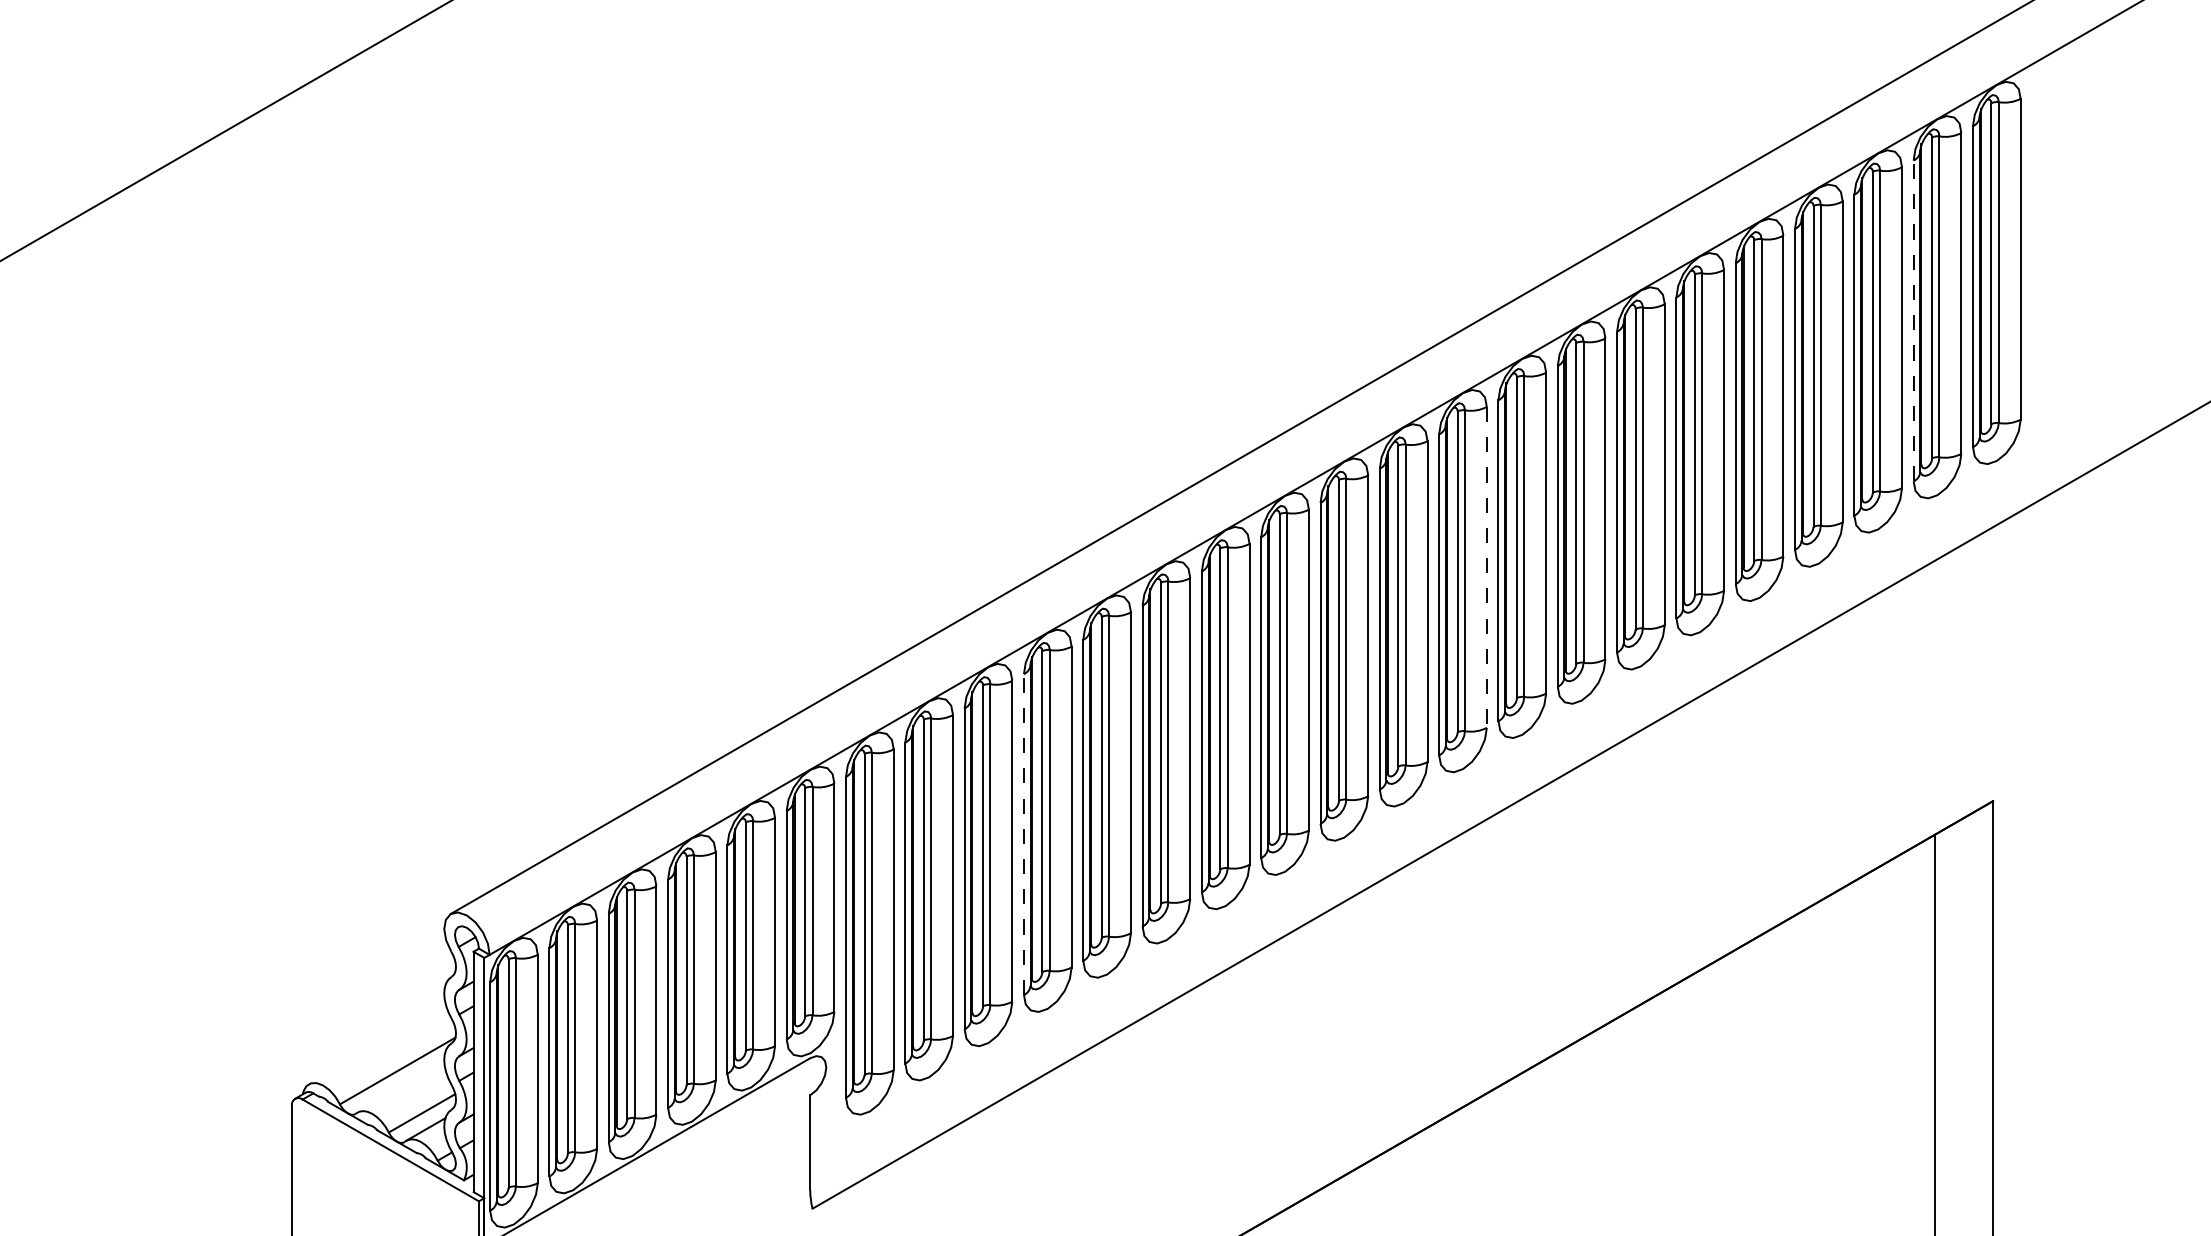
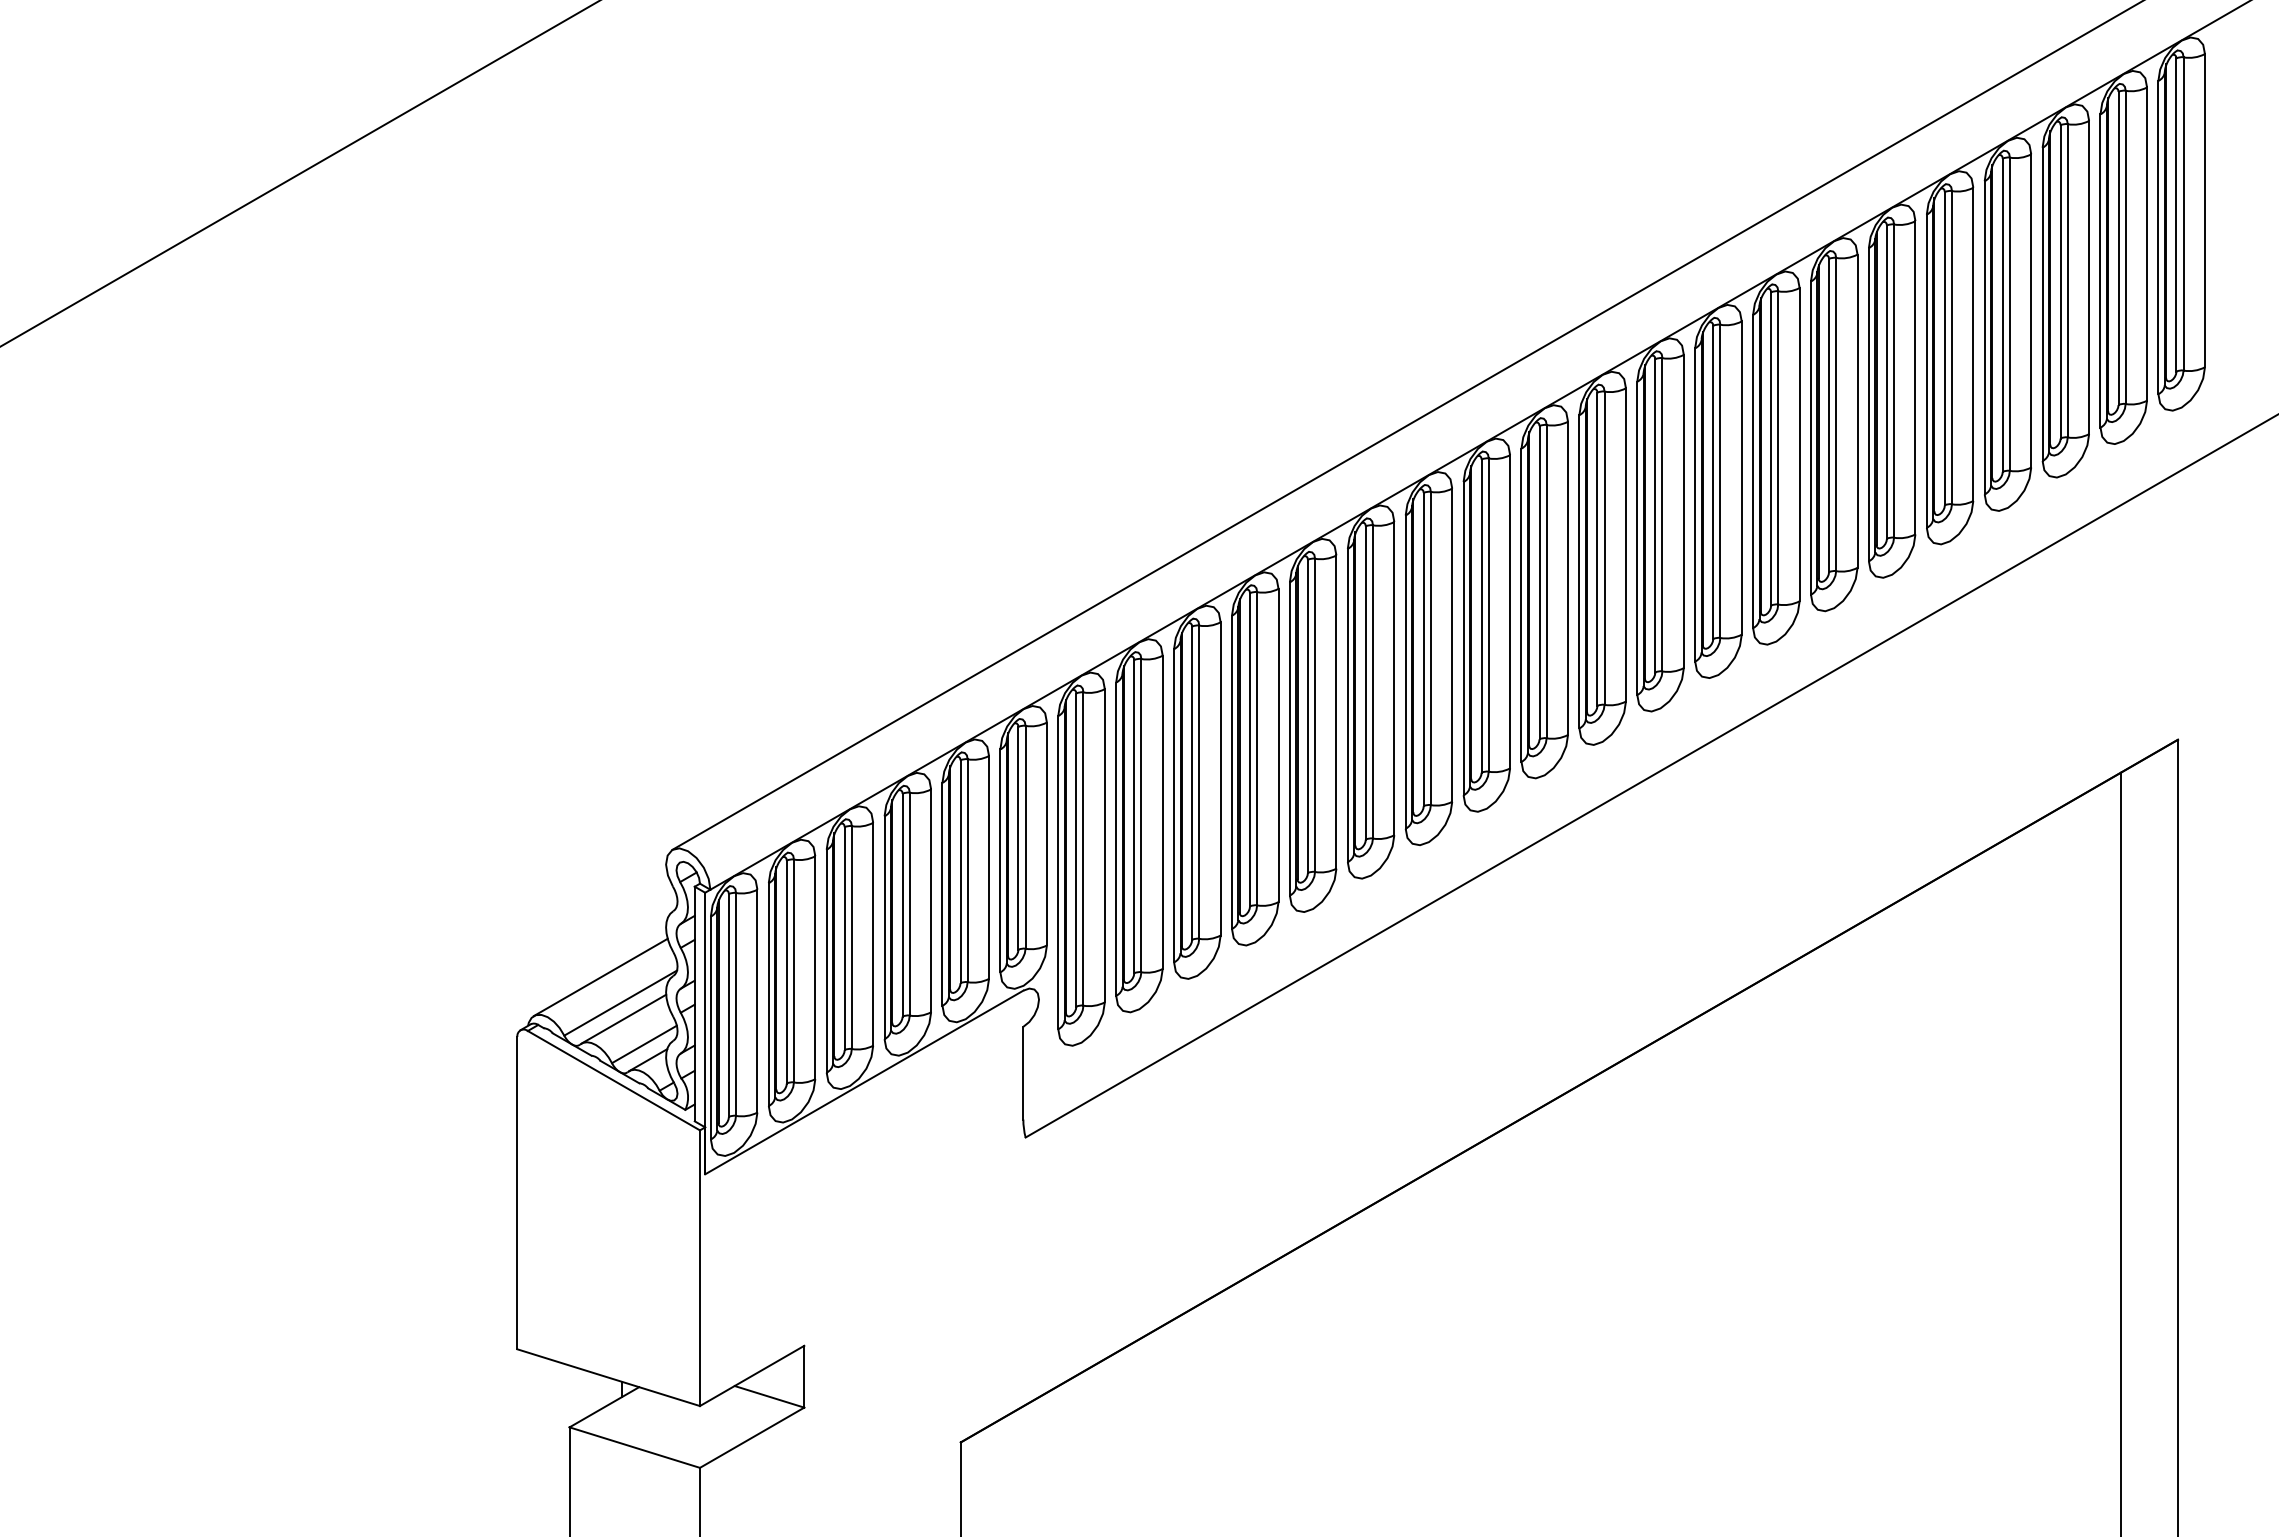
line: (1913, 320) -> (2100, 270), dashed -> solid
line: (1486, 567) -> (1683, 511), dashed -> solid
line: (1023, 834) -> (1231, 772), dashed -> solid
line: (377, 1044) -> (600, 977), added
line: (400, 1086) -> (623, 1018), added

